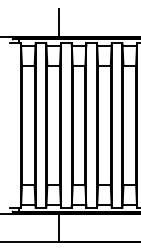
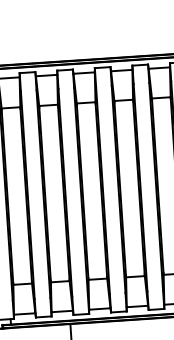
line: (58, 23) -> (51, 41), removed

